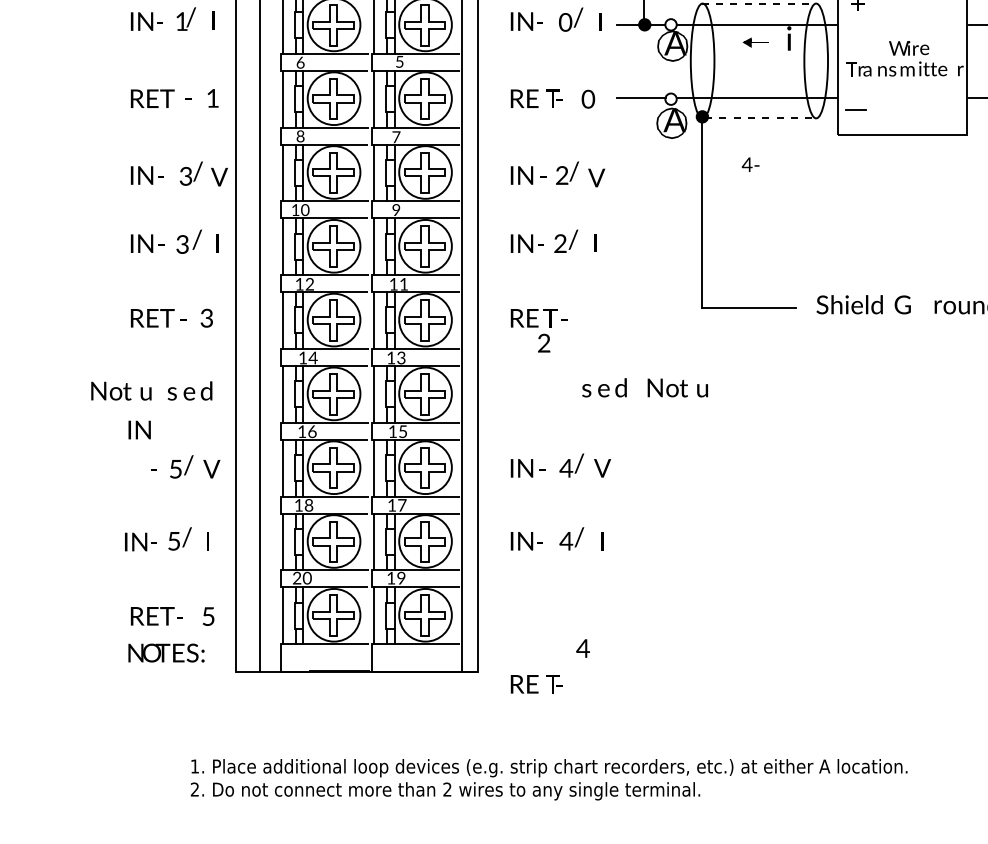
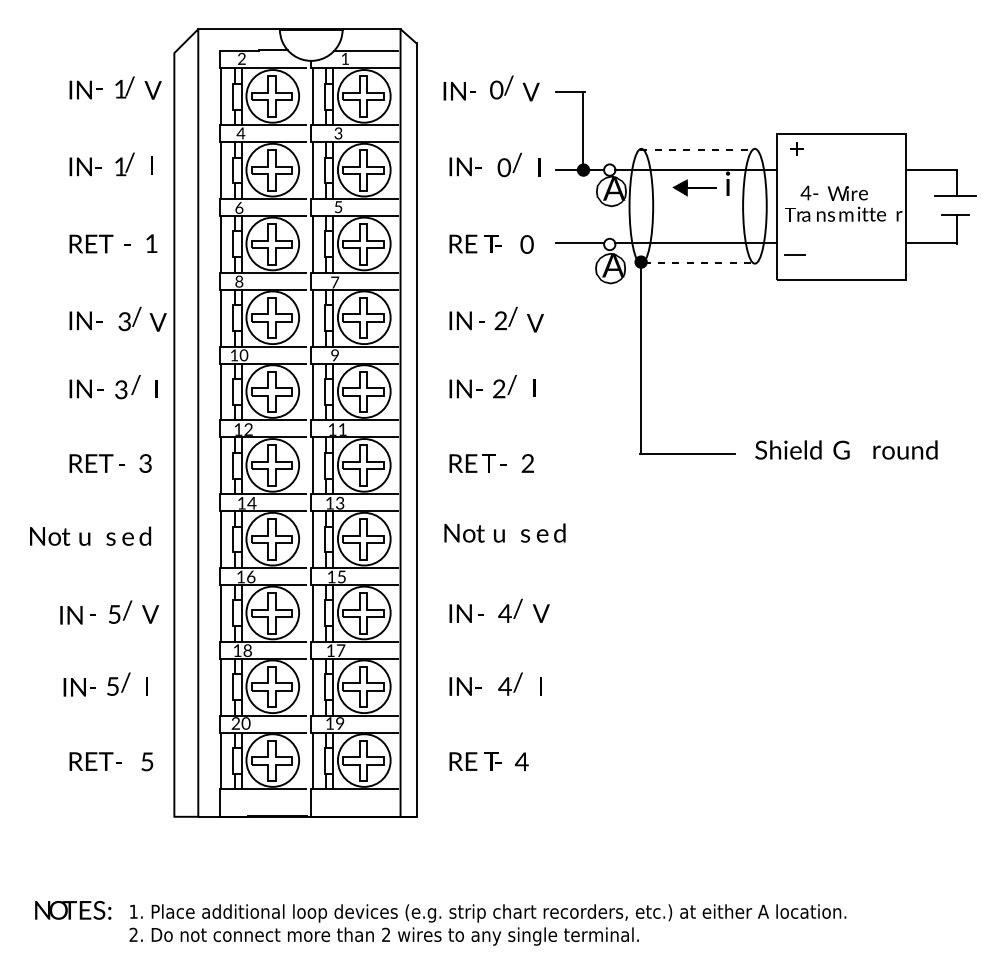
part: (755, 42) -> (694, 187), size x1.67
text: (750, 164) -> (809, 192), moved
text: (543, 343) -> (527, 463), moved
text: (677, 388) -> (474, 533), moved
text: (139, 430) -> (71, 615), moved
text: (582, 648) -> (521, 761), moved
text: (166, 653) -> (73, 910), moved
text: (536, 684) -> (475, 761), moved

